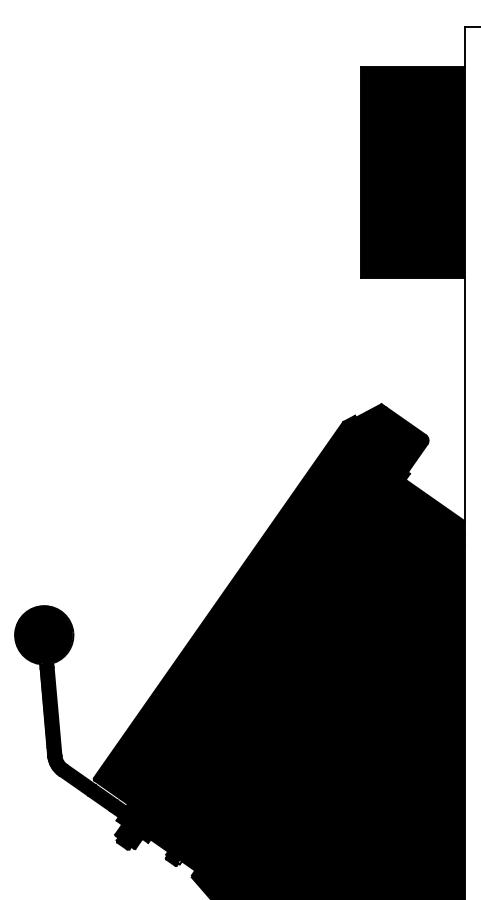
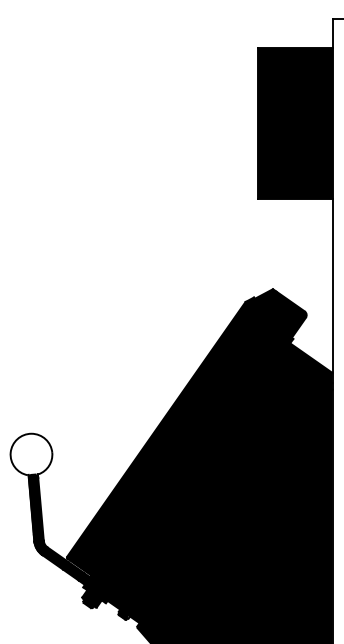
fill: (43, 634) -> (30, 454), removed

